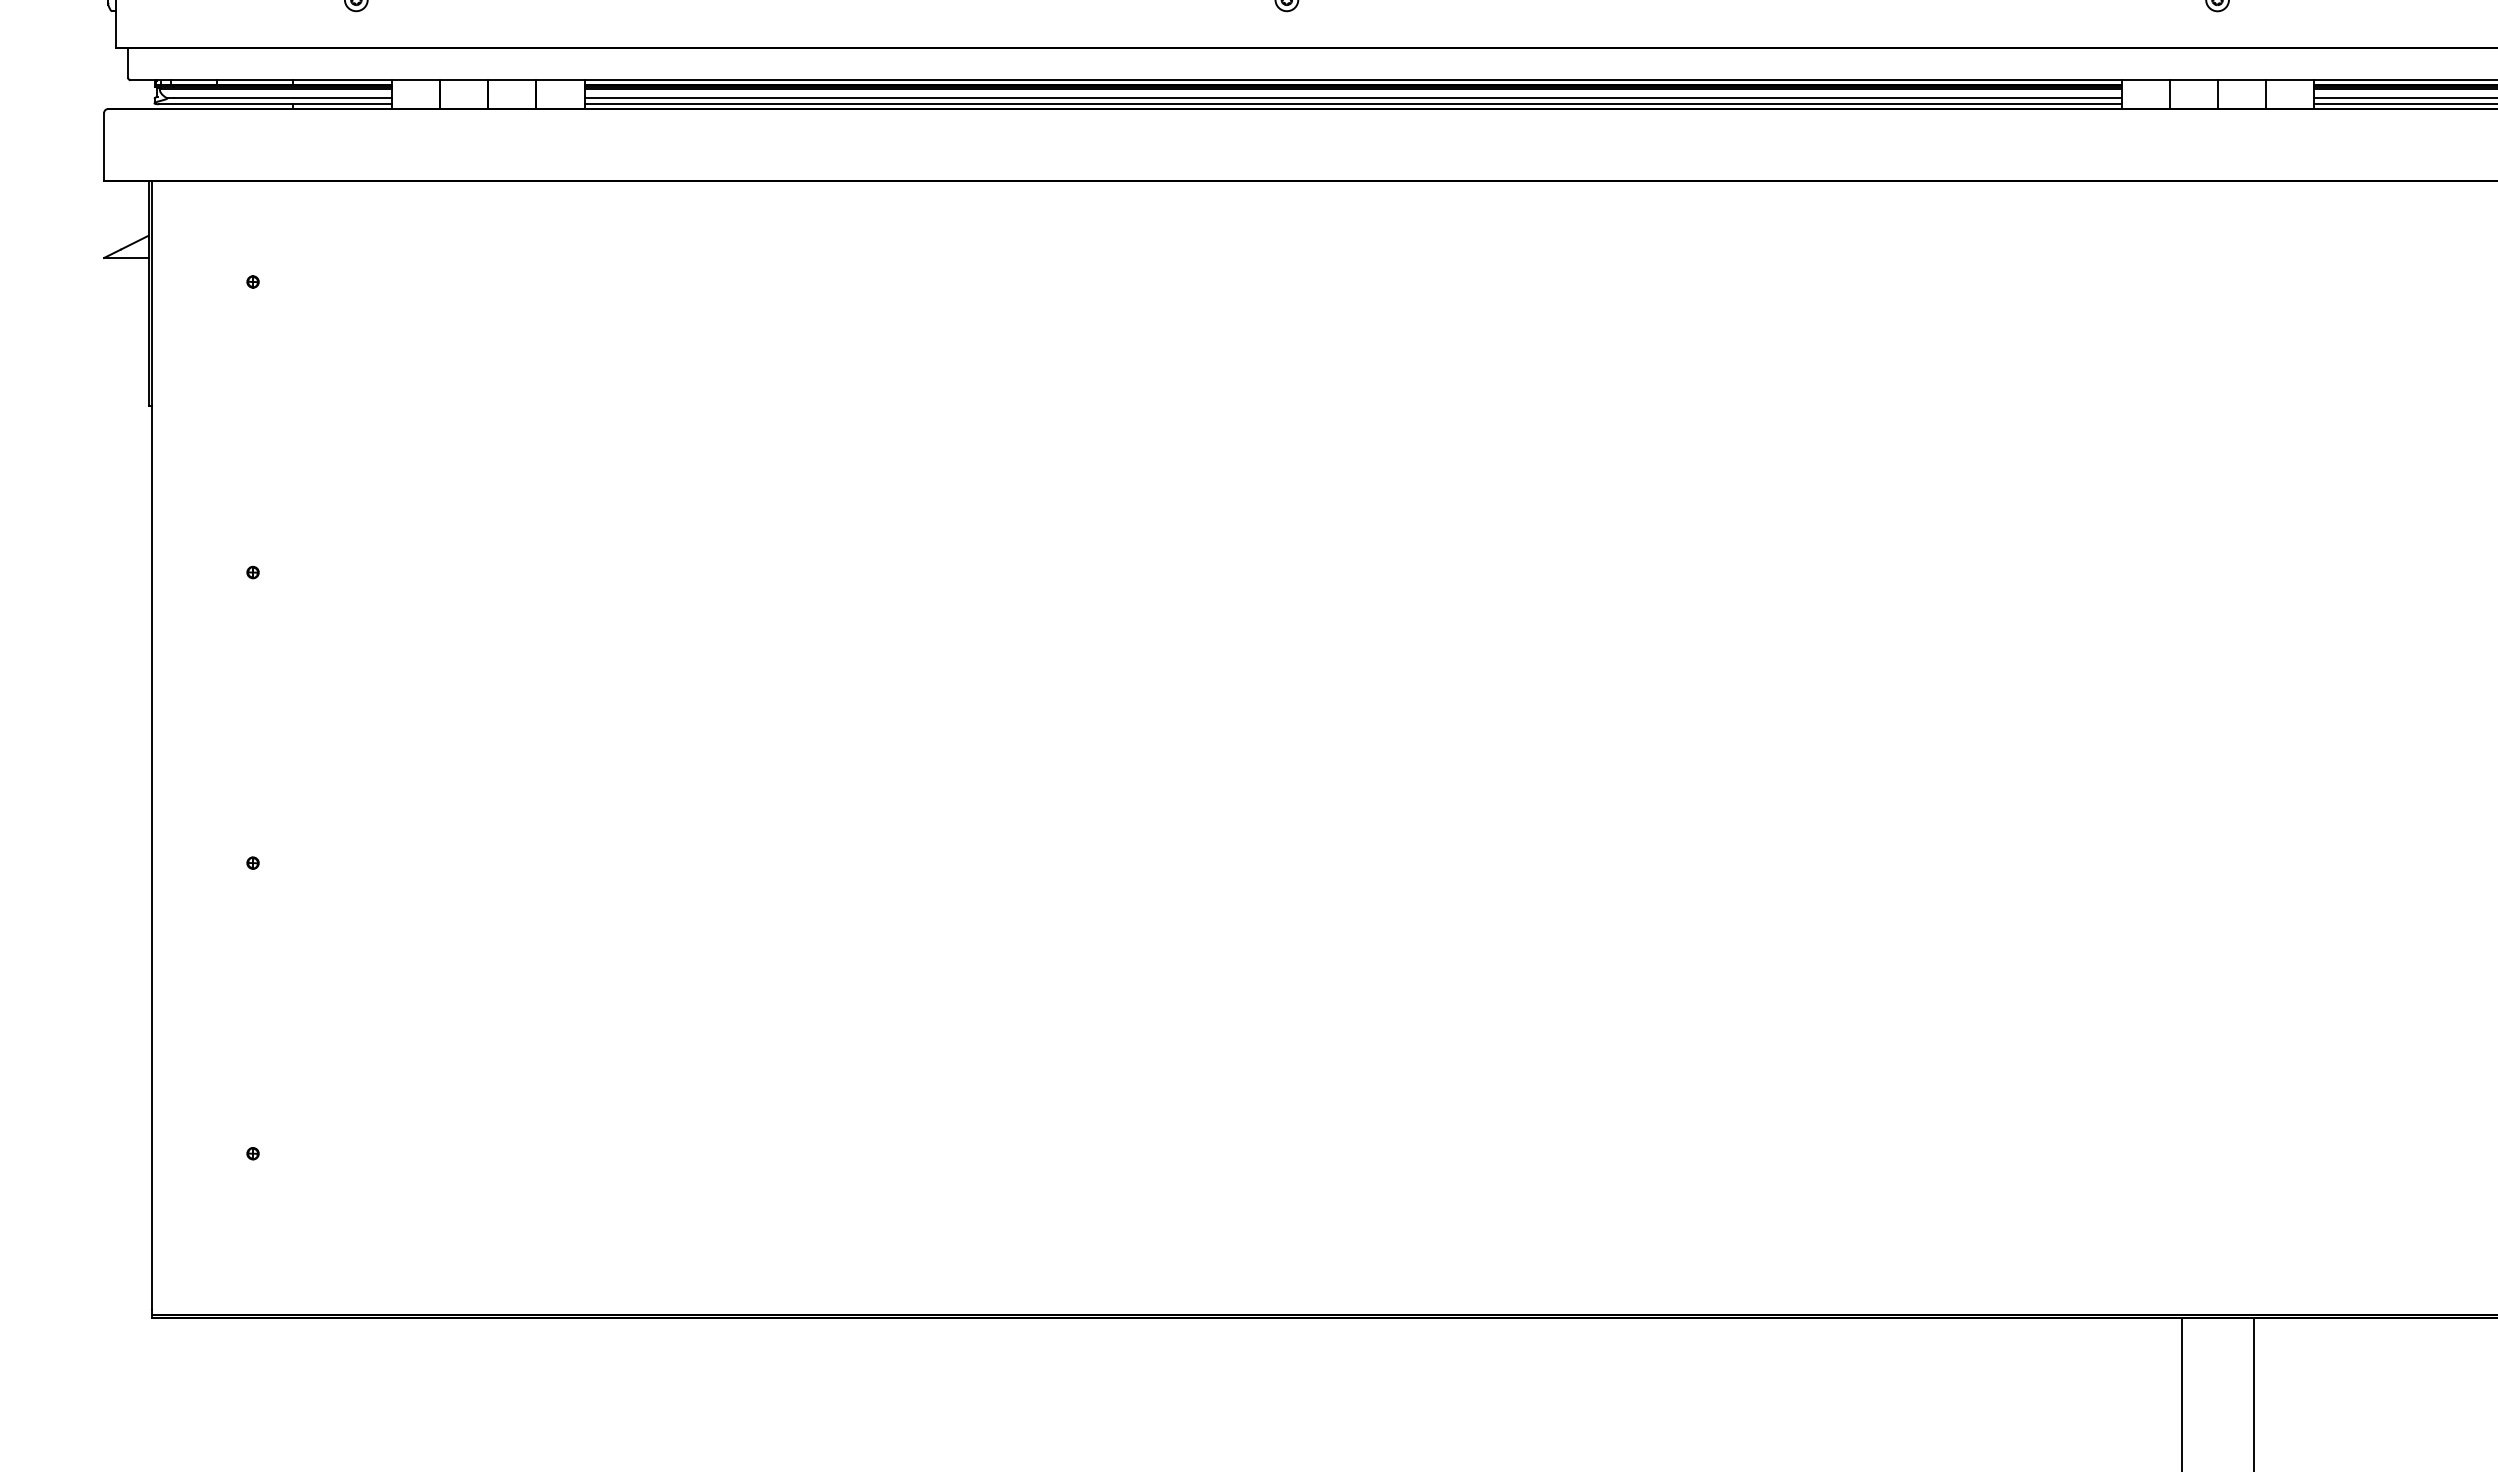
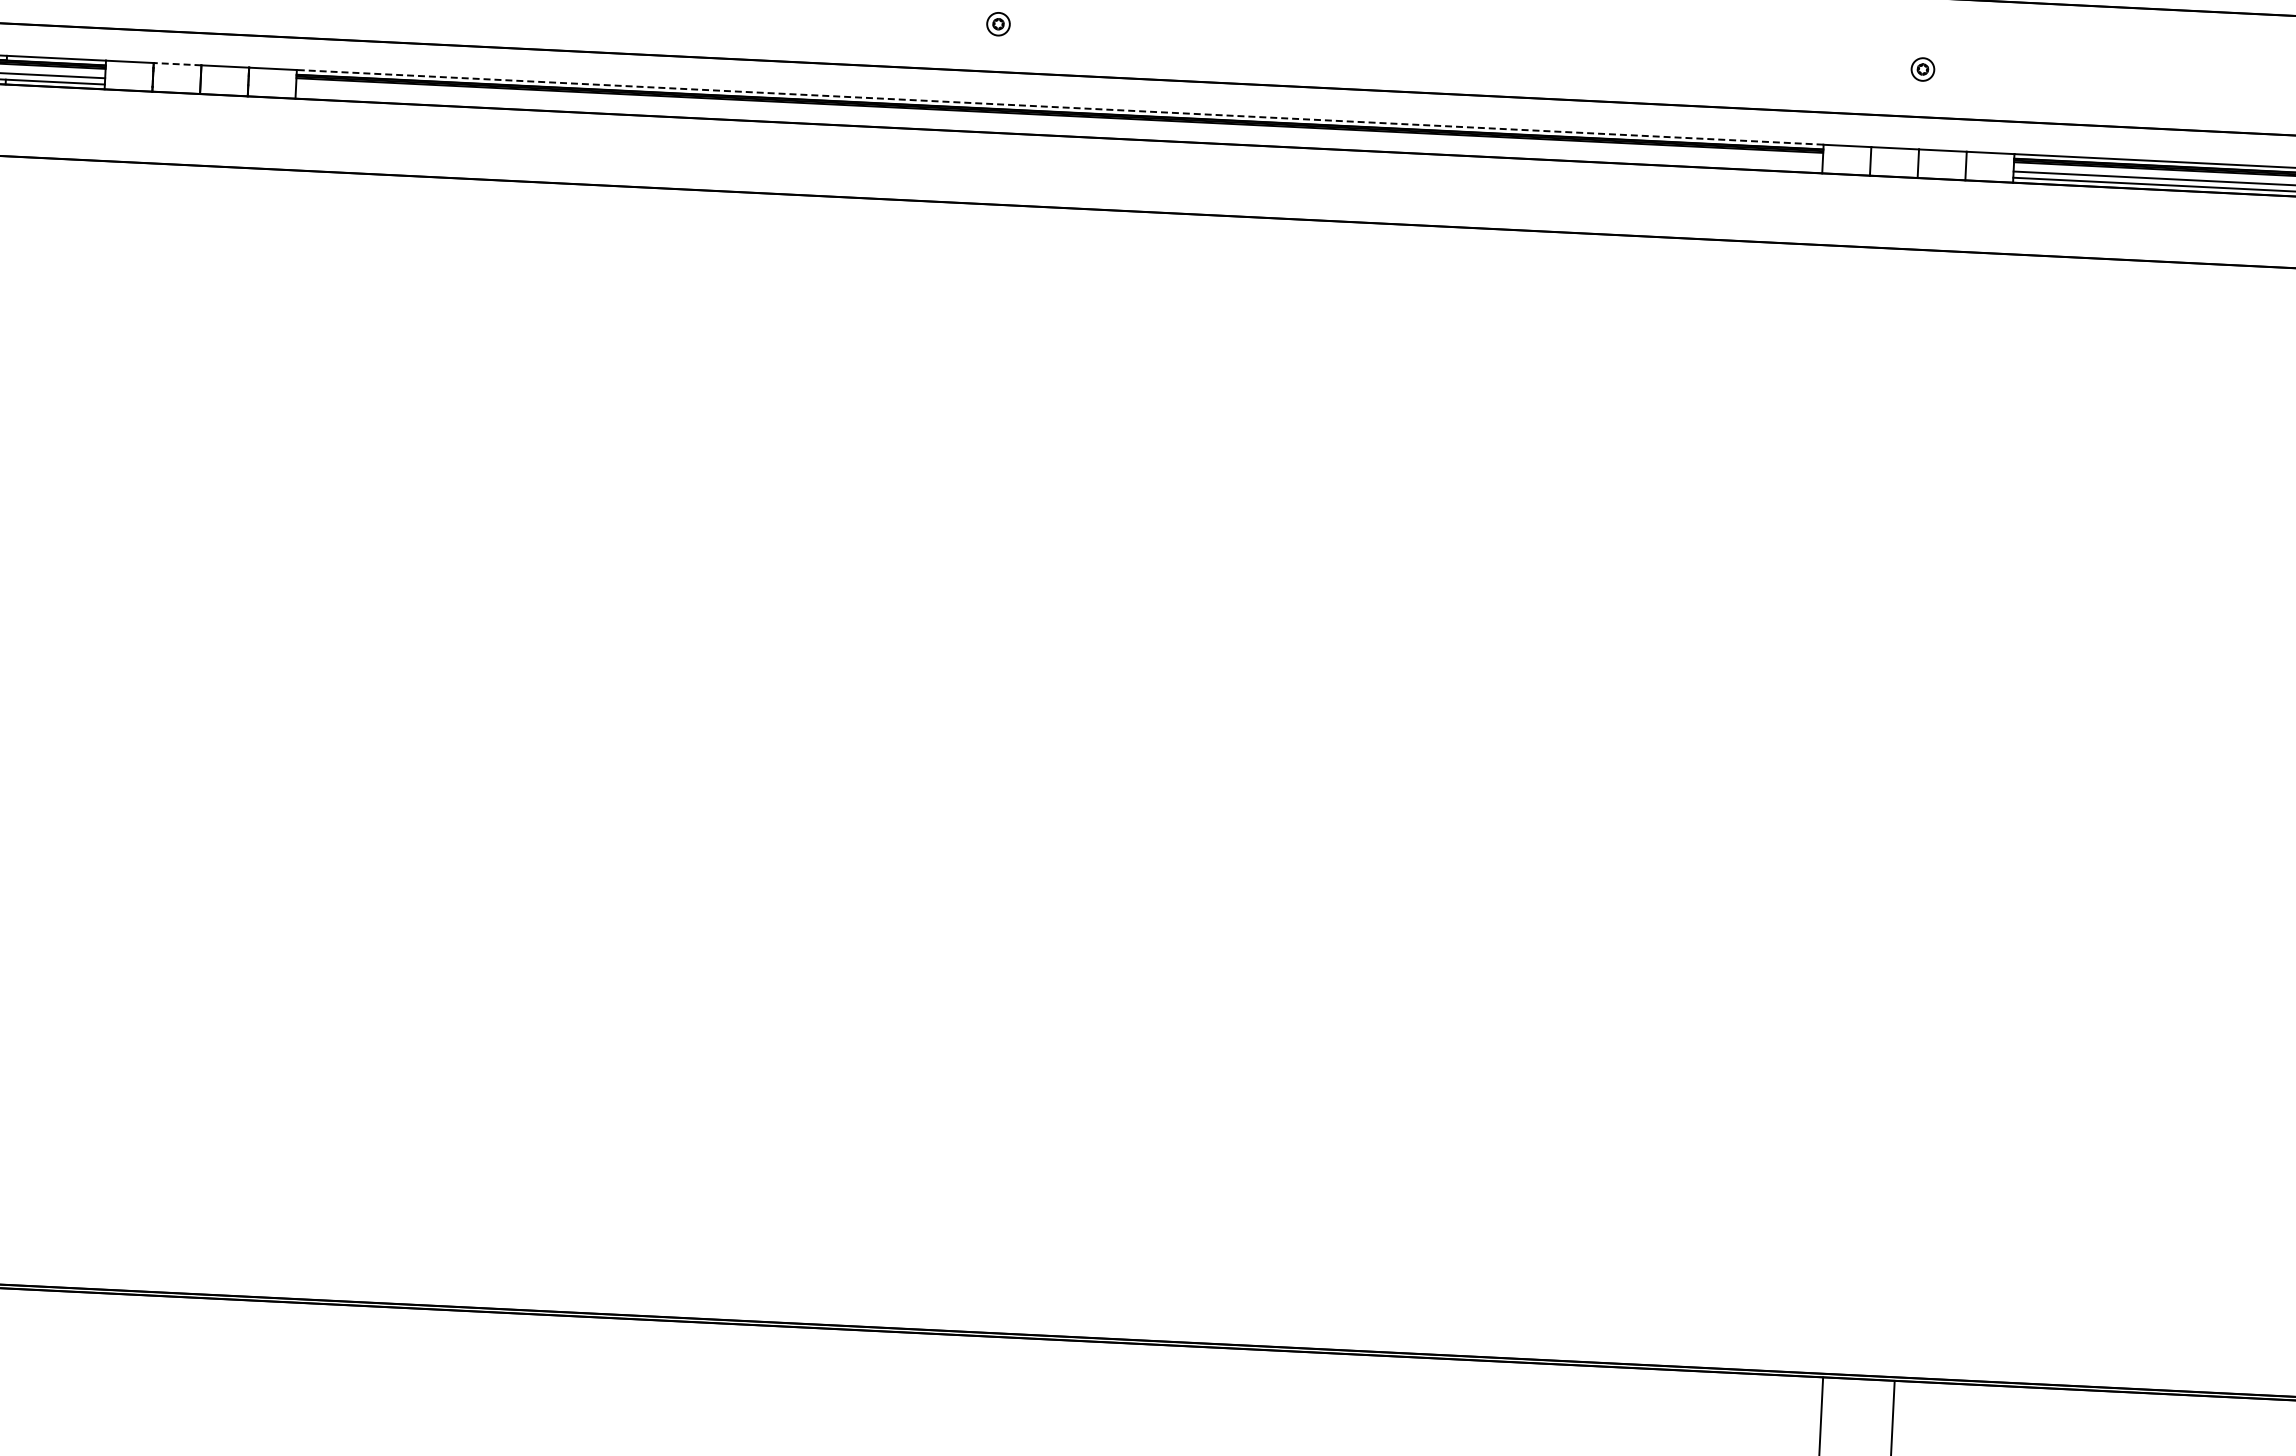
line: (463, 80) -> (176, 64), solid -> dashed
line: (1352, 80) -> (1059, 107), solid -> dashed
line: (1352, 97) -> (1058, 124), removed
line: (1352, 104) -> (1058, 131), removed

